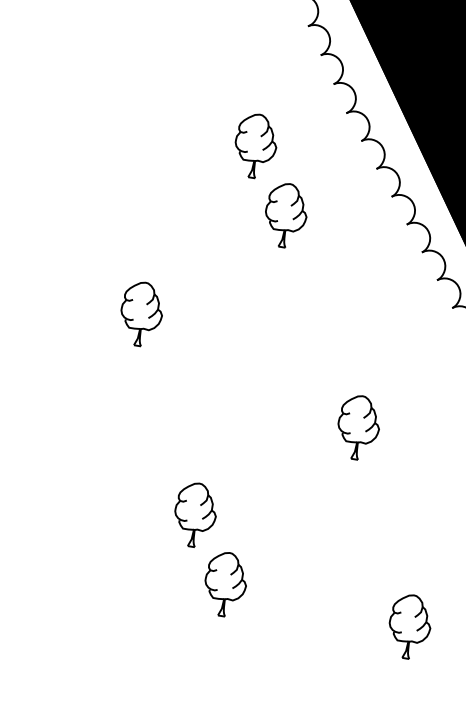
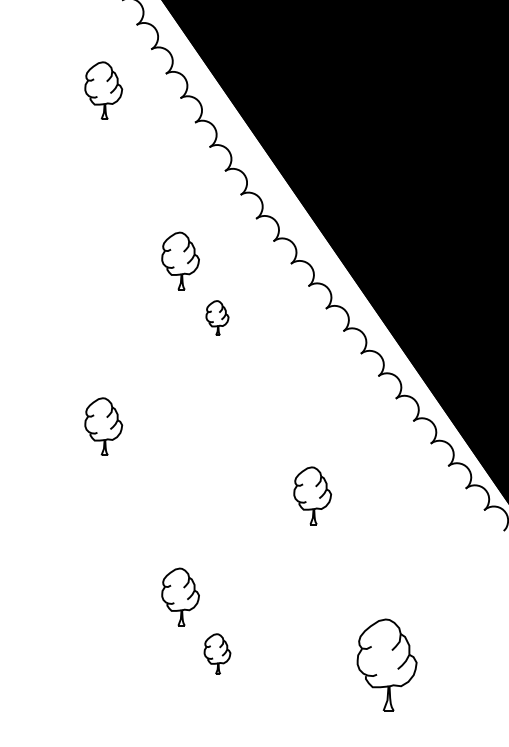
part: (286, 214) -> (217, 317), size x0.6
part: (225, 583) -> (217, 653), size x0.7
part: (409, 626) -> (386, 664), size x1.6

